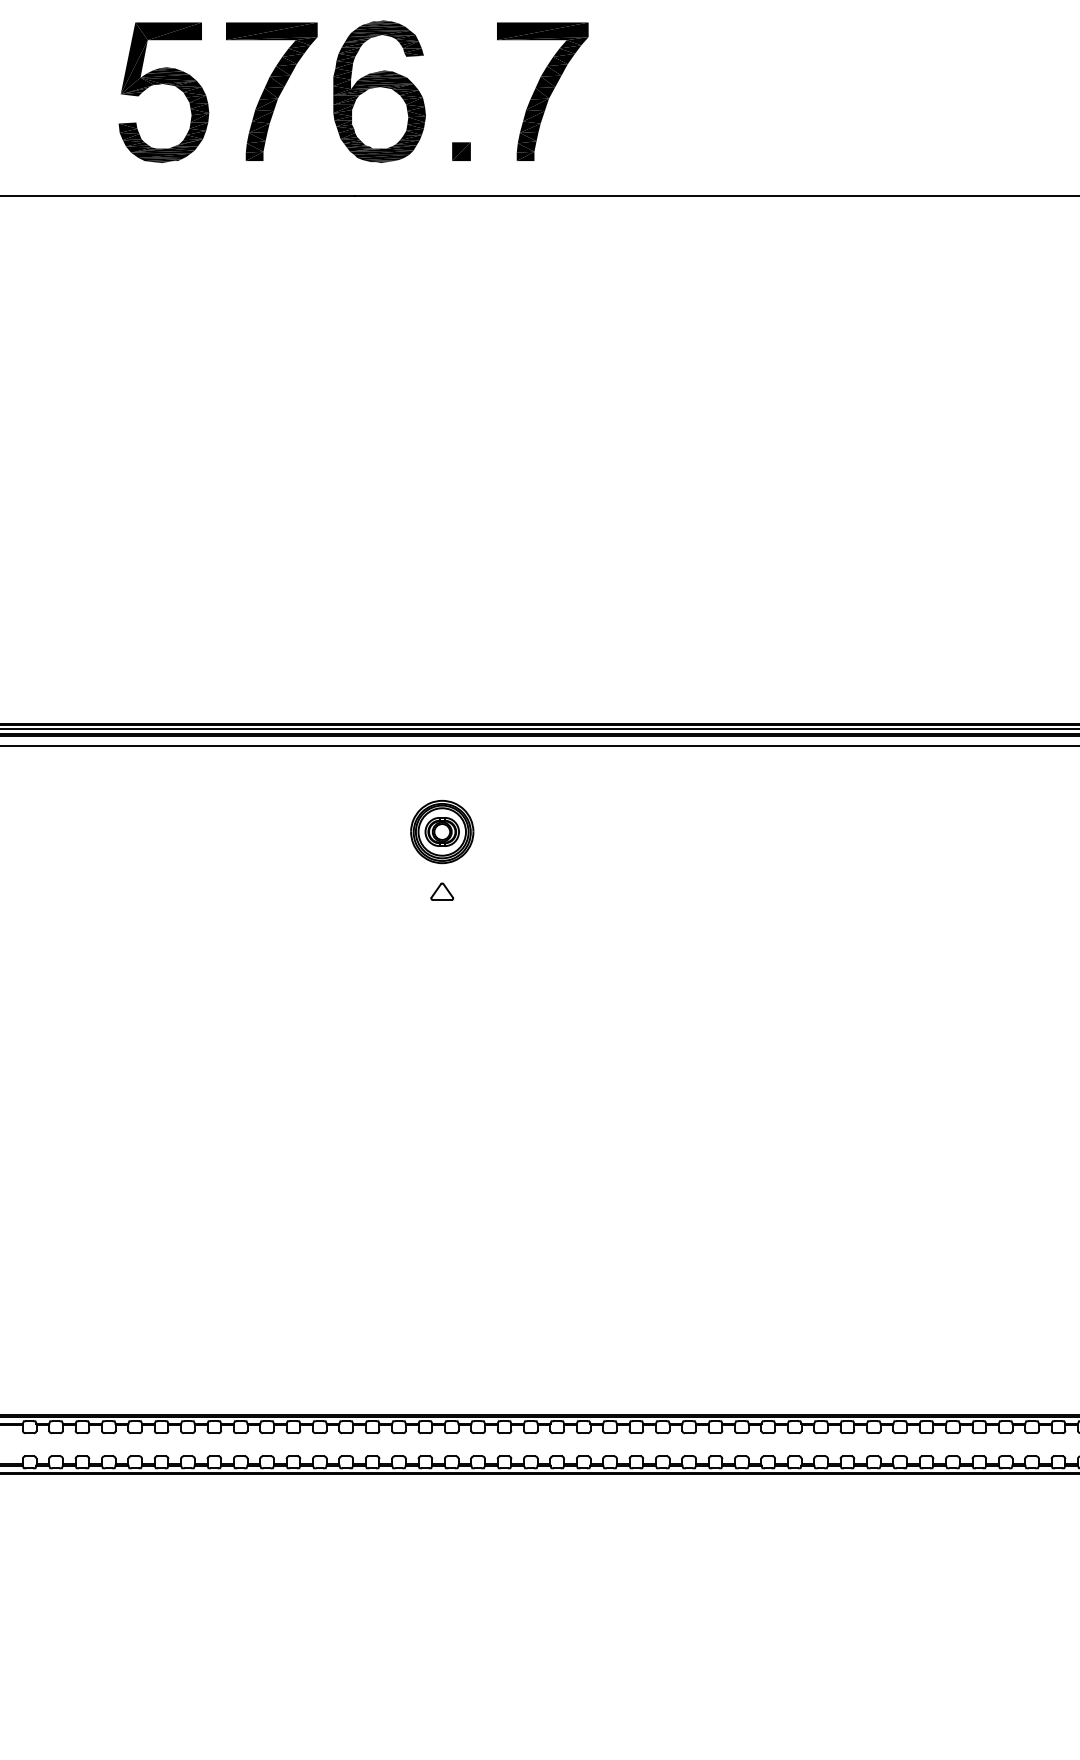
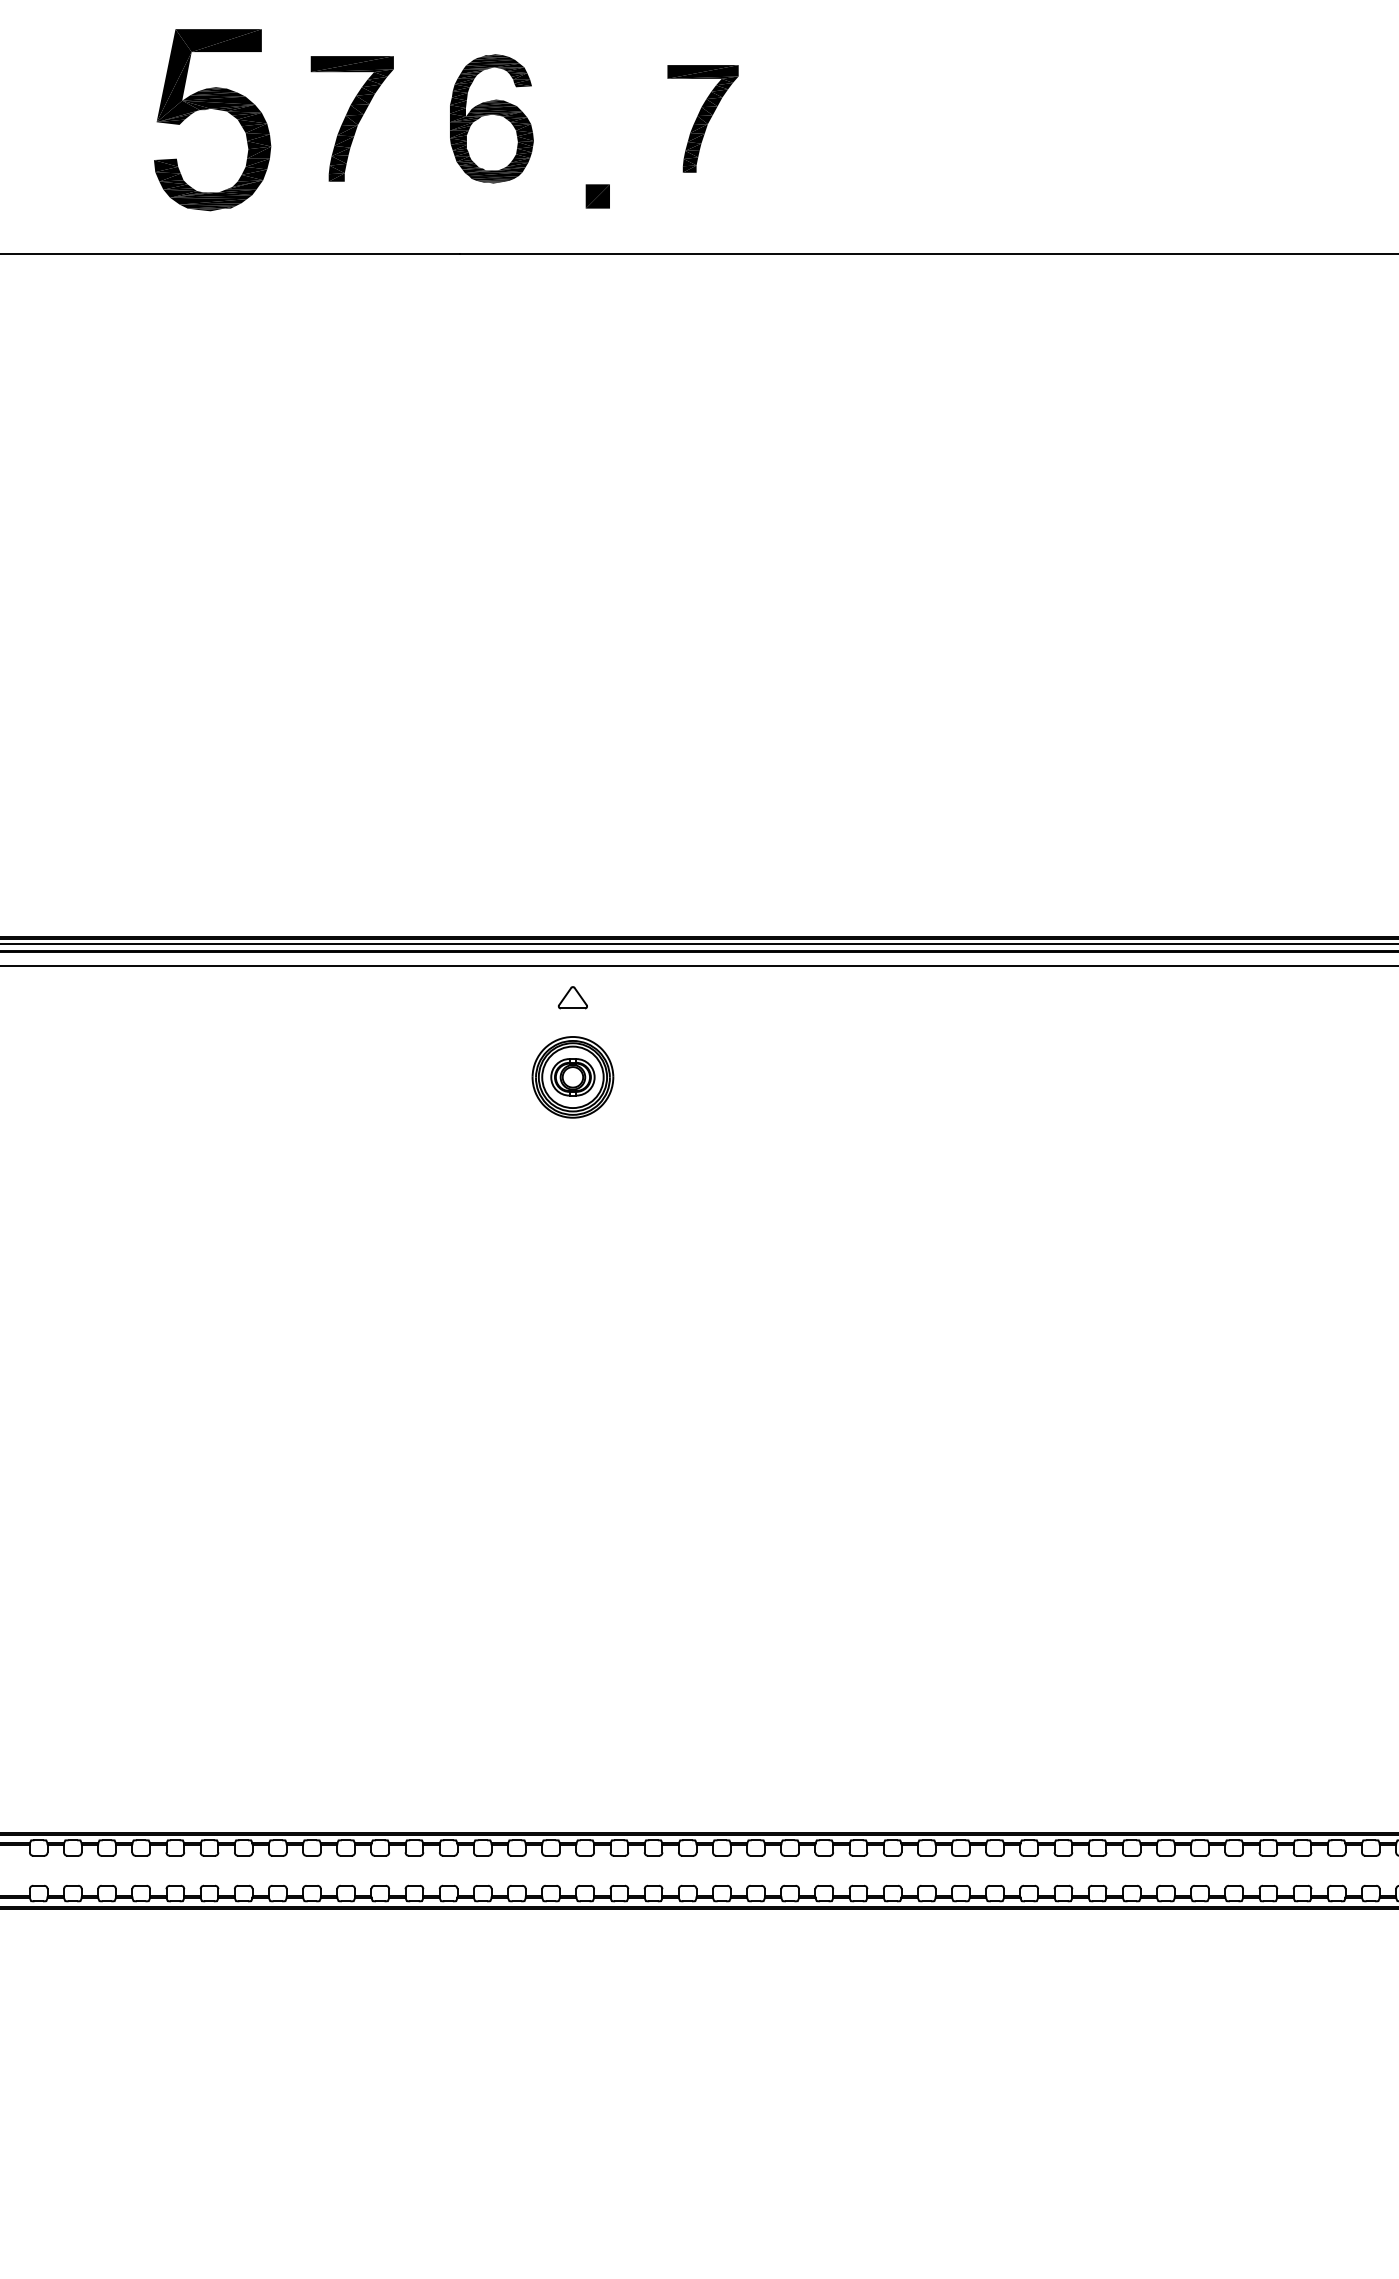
part: (272, 91) -> (352, 118), size x0.7
part: (379, 91) -> (491, 118), size x0.7
part: (542, 91) -> (702, 118), size x0.6
part: (441, 891) -> (572, 997), moved

